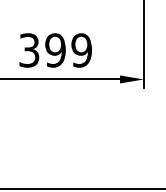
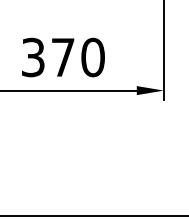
text: (68, 50) -> (77, 57), 399 -> 370

